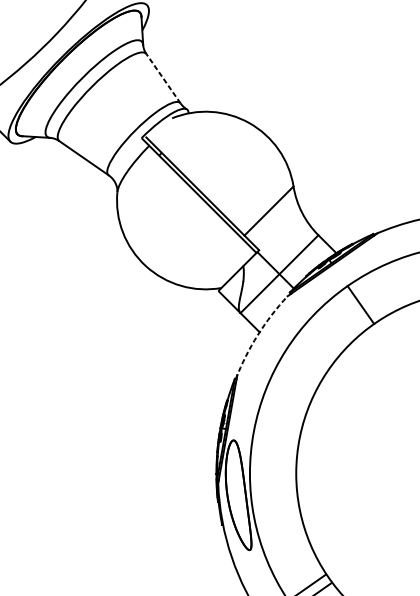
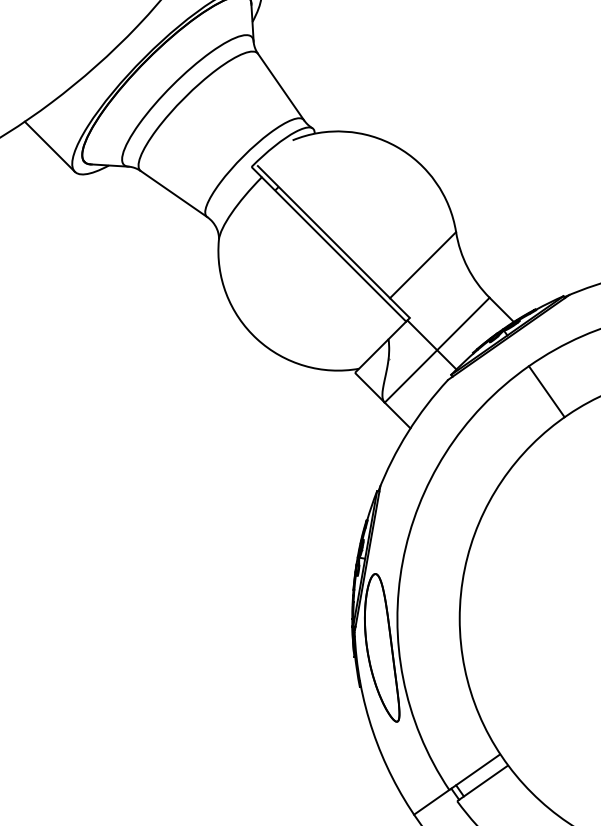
line: (163, 78) -> (280, 86), dashed -> solid
arc: (257, 335) -> (407, 432), dashed -> solid

